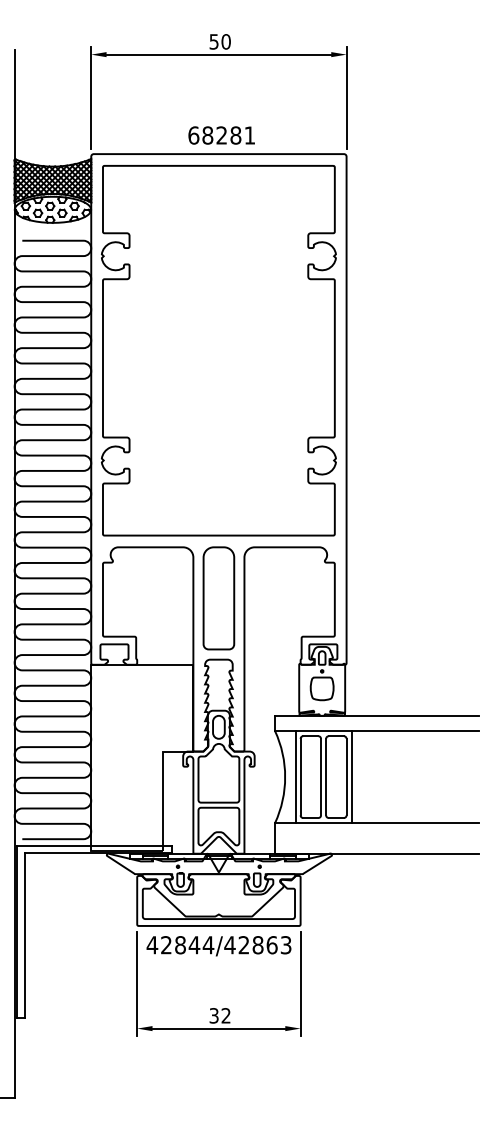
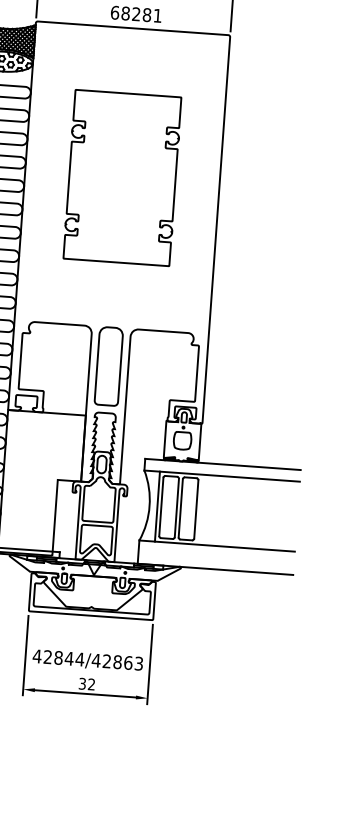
part: (218, 350) -> (122, 177), size x0.6
line: (351, 777) -> (200, 509), removed
text: (218, 946) -> (87, 661), moved

